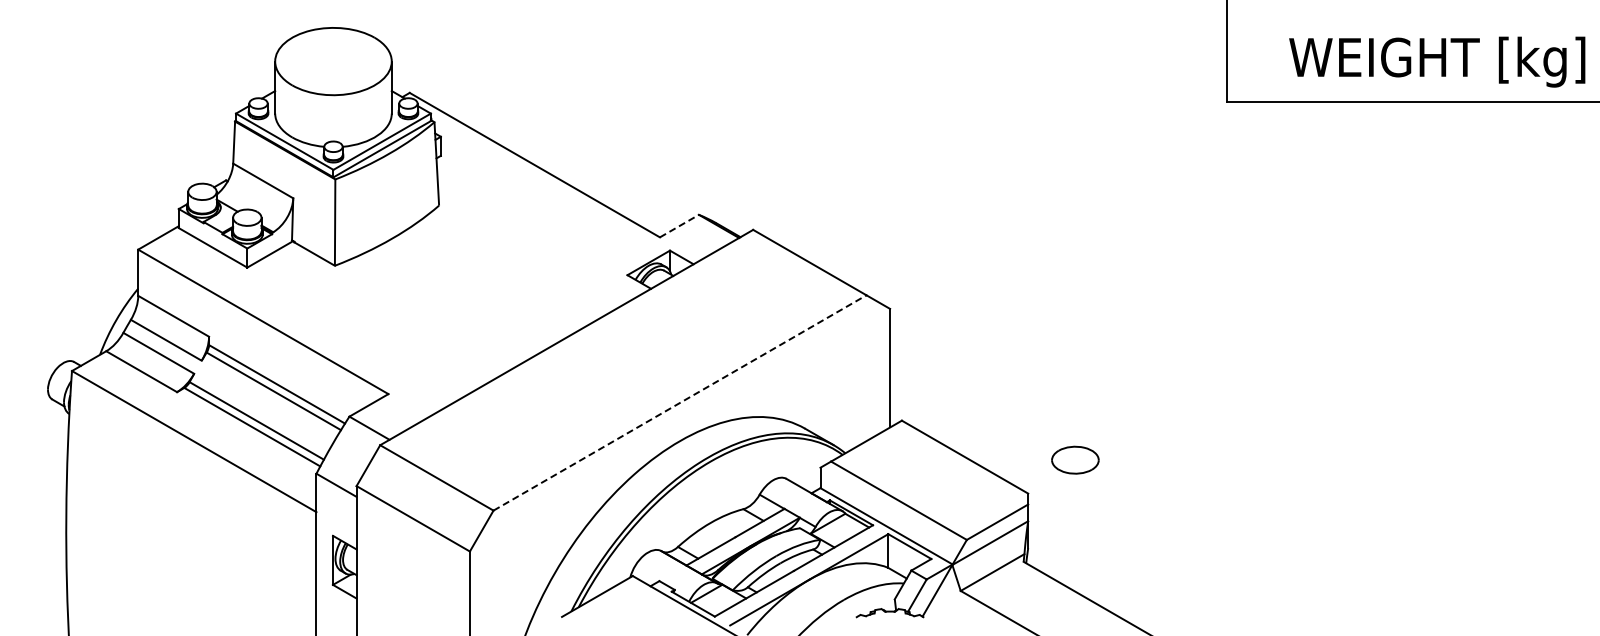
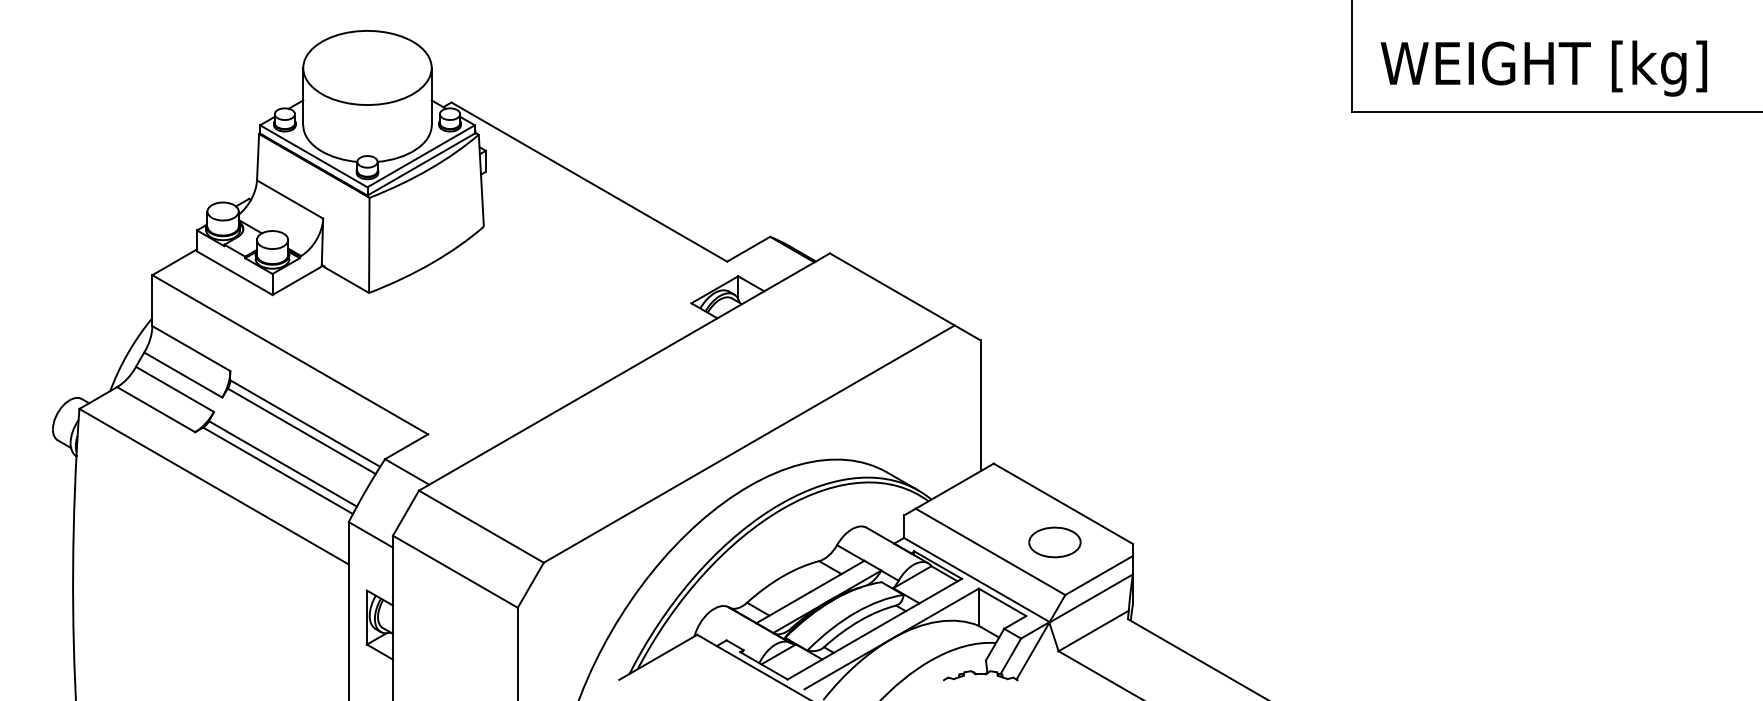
text: (1437, 61) -> (1544, 67), moved
line: (679, 226) -> (748, 249), dashed -> solid
line: (680, 402) -> (749, 443), dashed -> solid
part: (1075, 459) -> (1055, 541), moved

